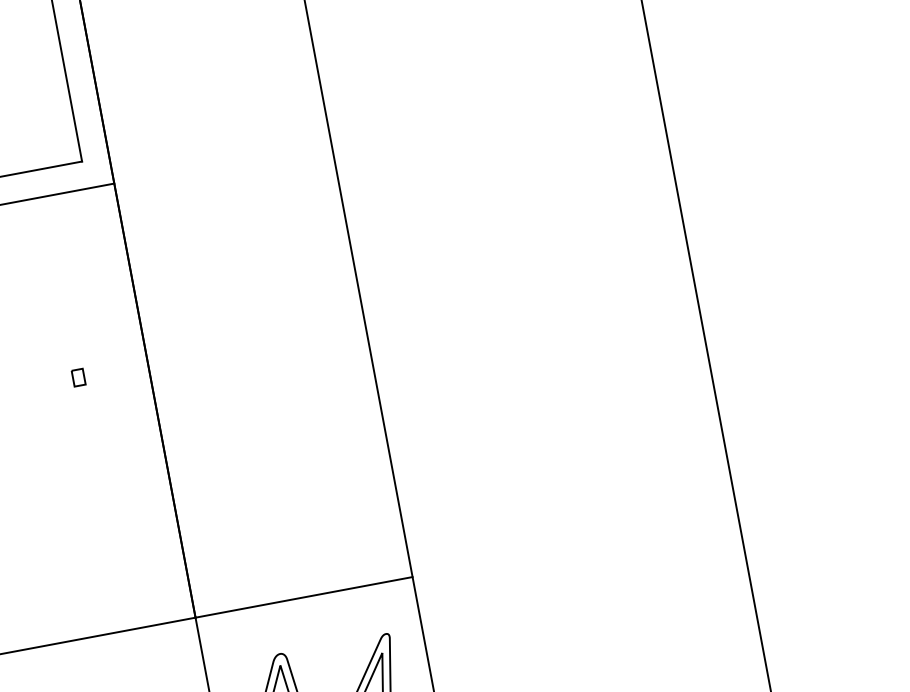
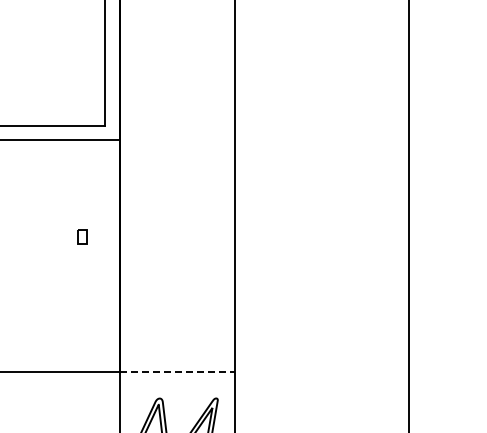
part: (78, 377) -> (82, 236), size x1.6
line: (303, 597) -> (177, 371), solid -> dashed

